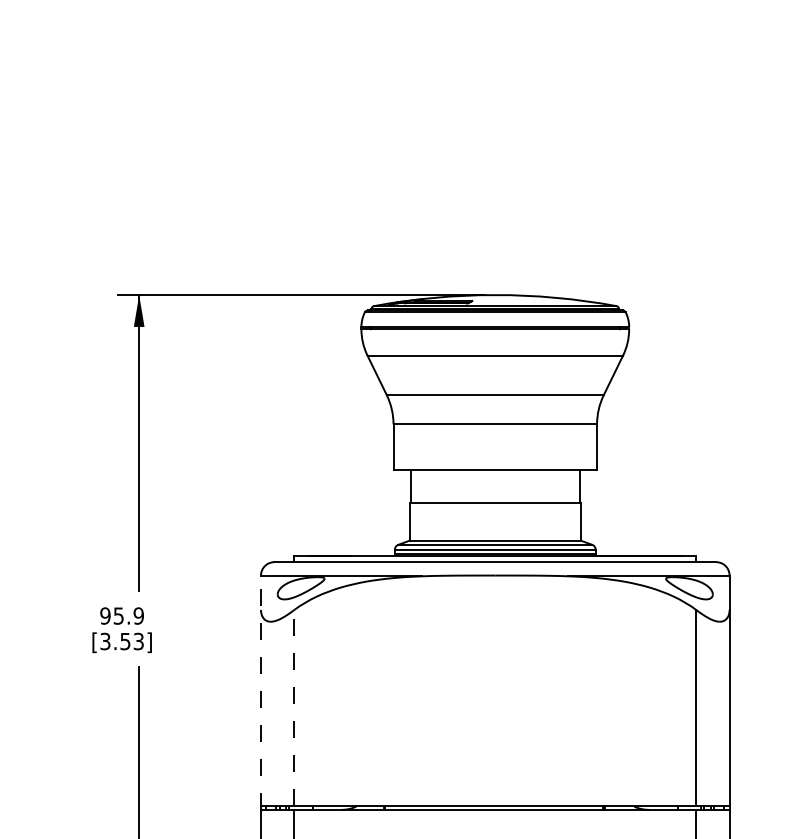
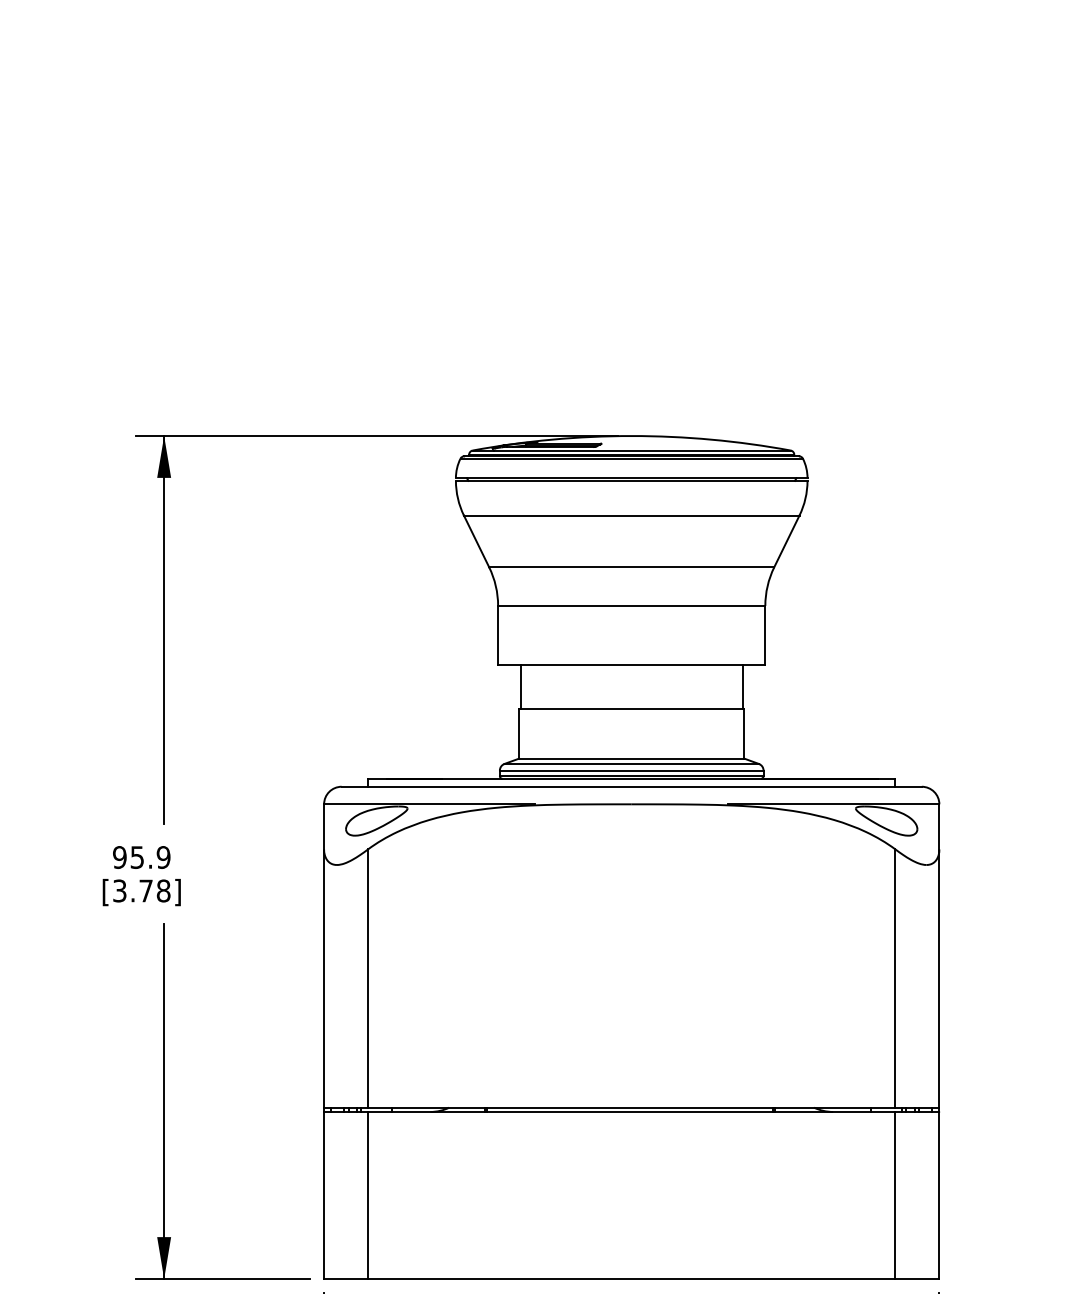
text: (131, 641) -> (154, 890), [3.53] -> [3.78]
line: (261, 692) -> (324, 958), dashed -> solid
line: (294, 708) -> (368, 978), dashed -> solid

